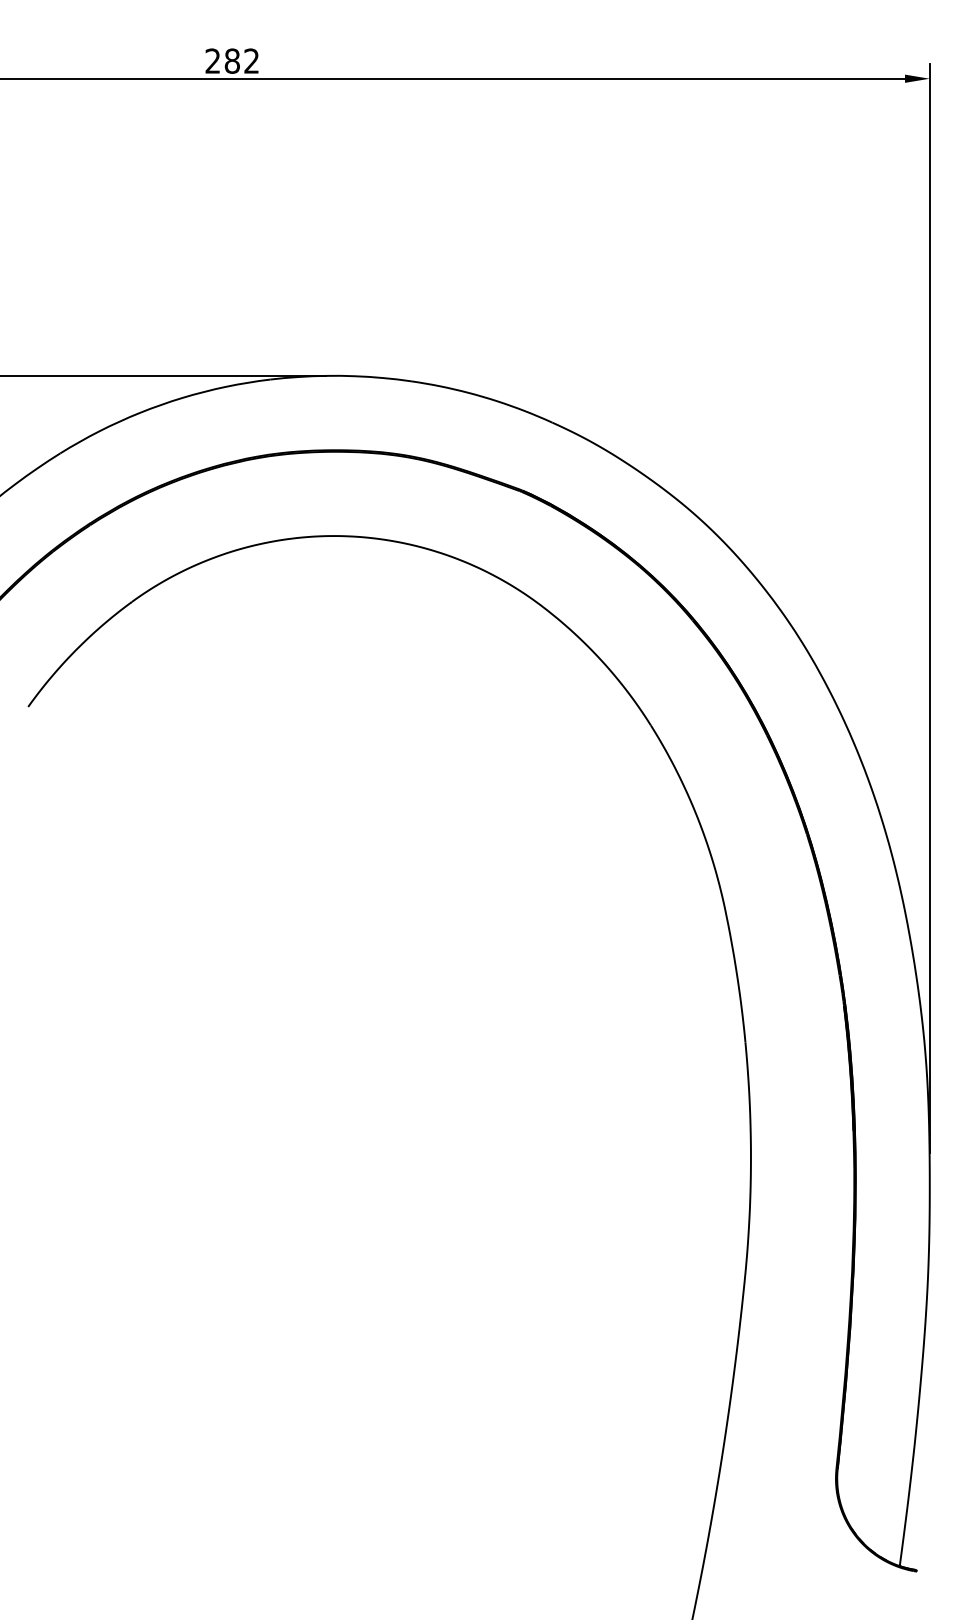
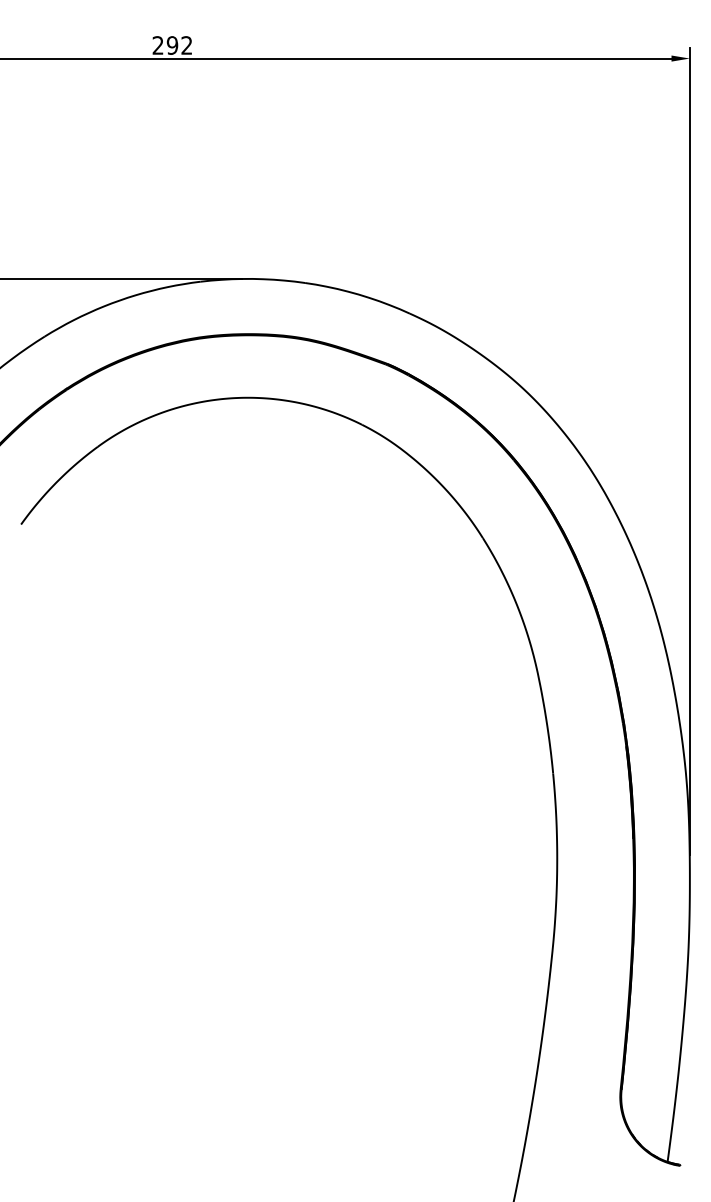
text: (232, 61) -> (172, 45), 282 -> 292

